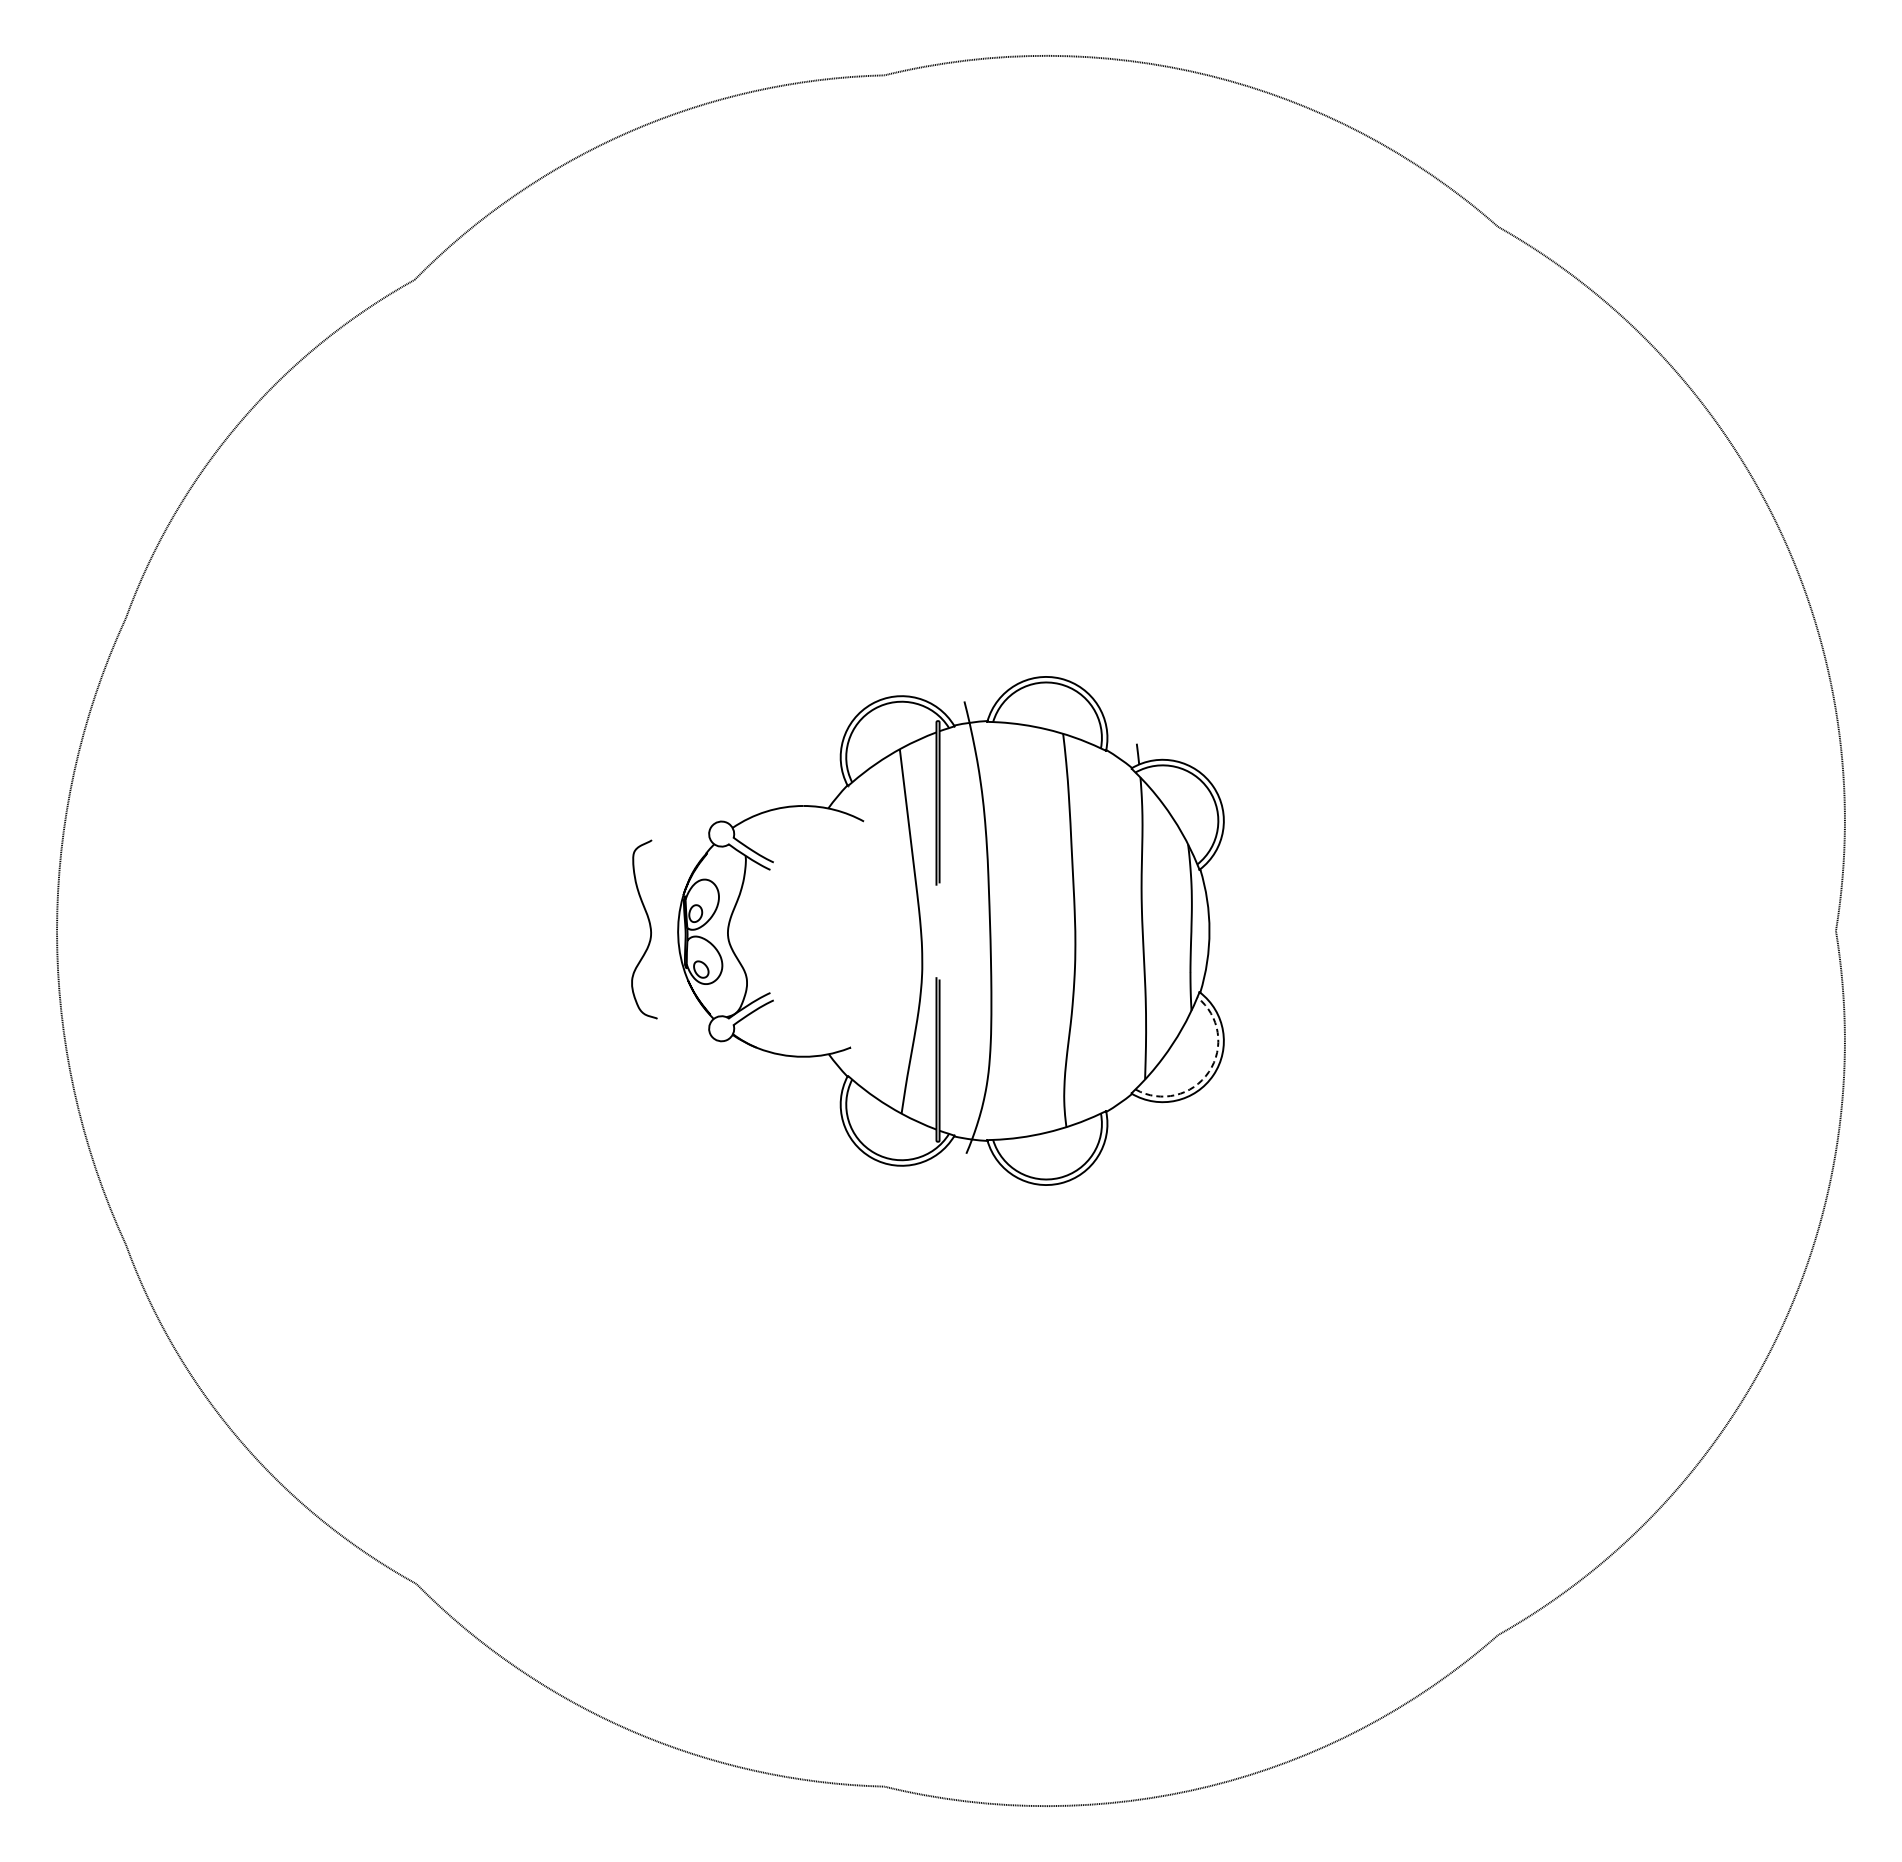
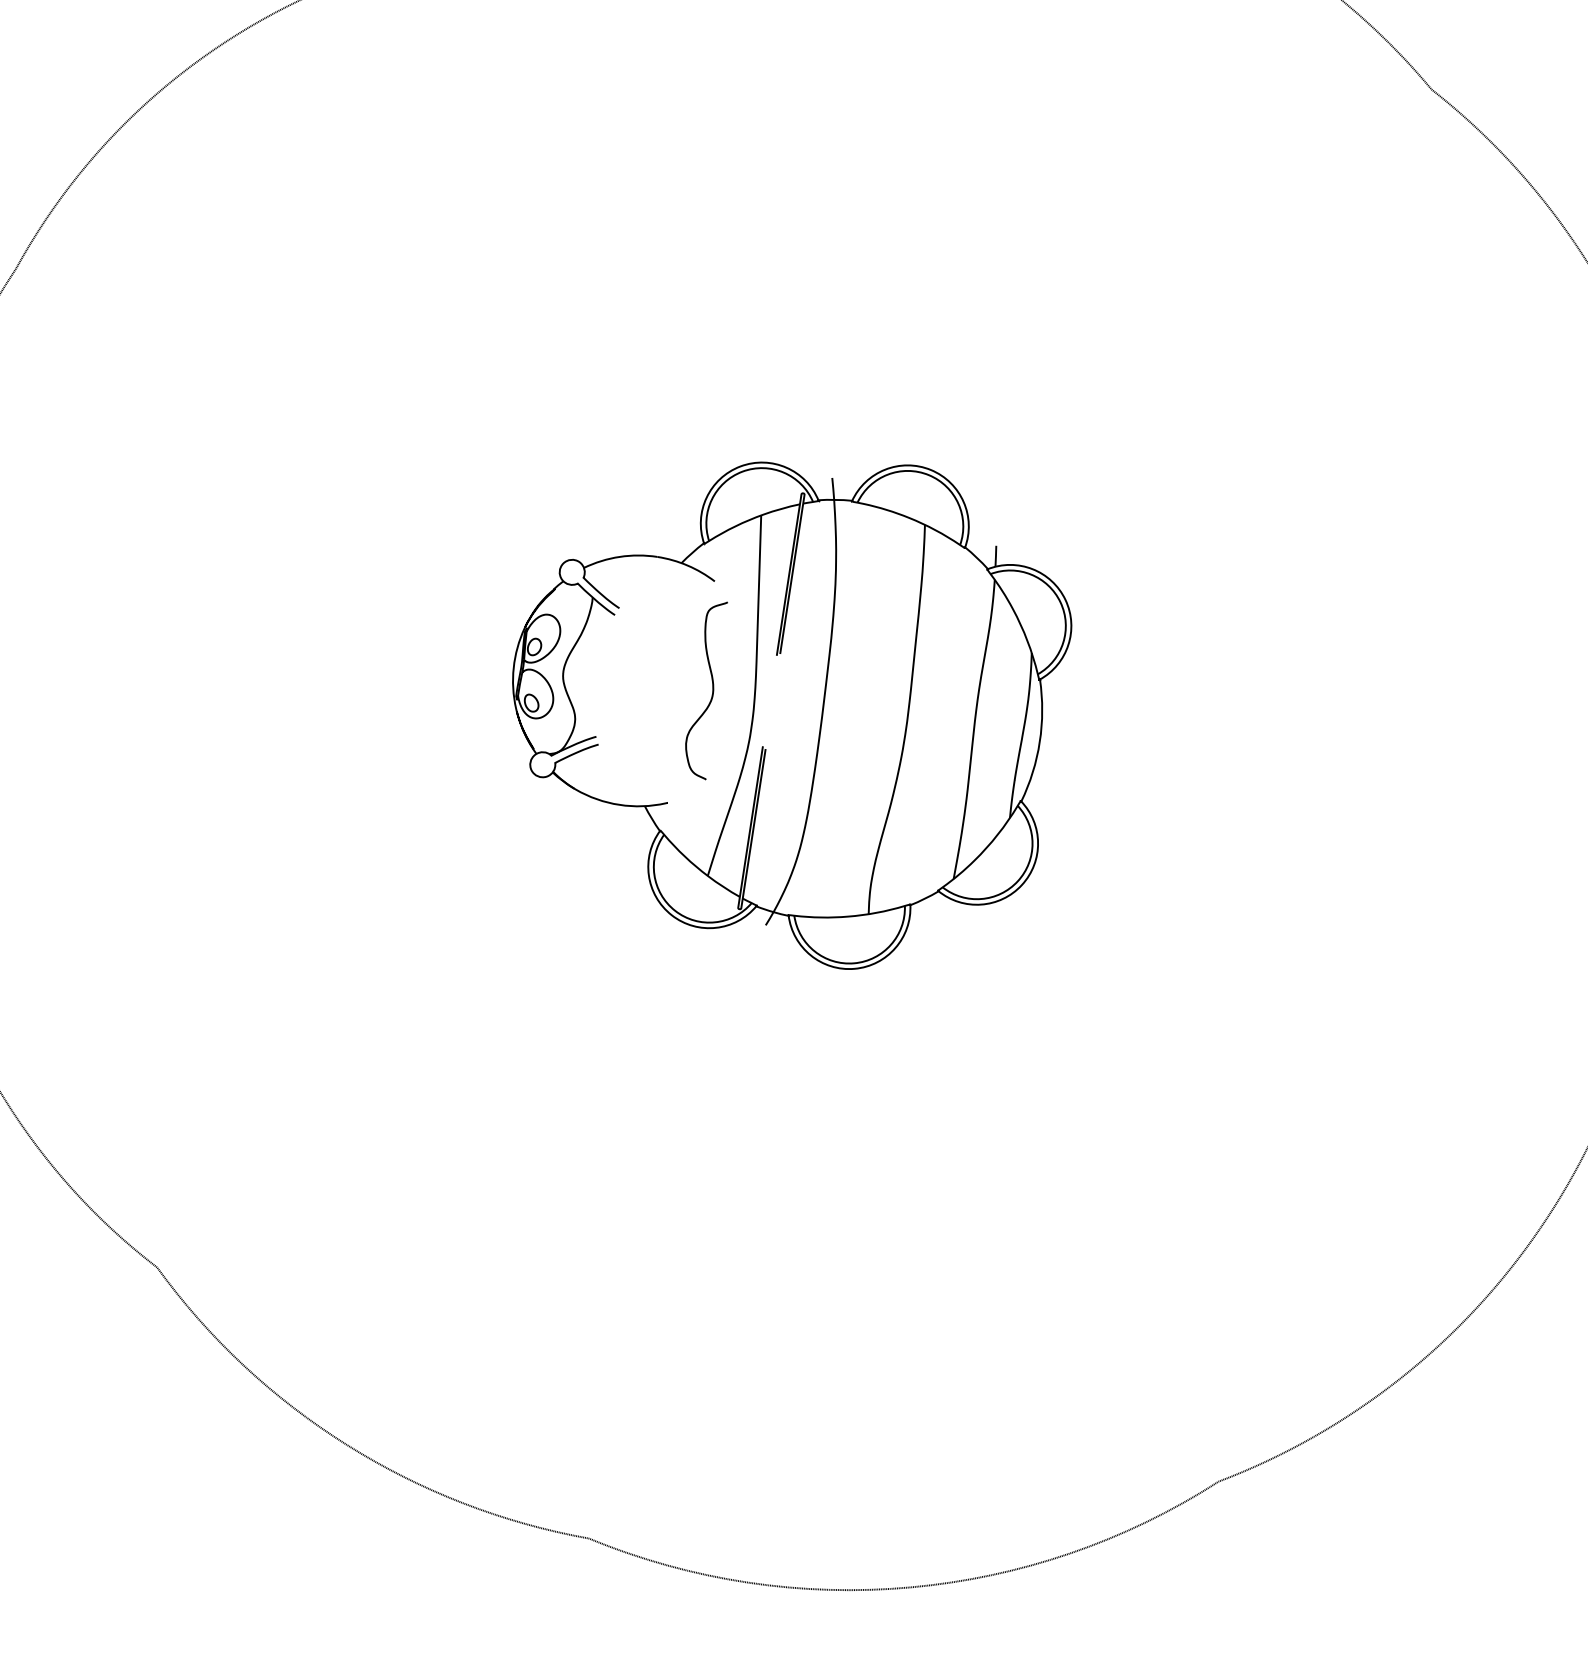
curve: (649, 928) -> (712, 689), moved
arc: (1208, 1072) -> (1017, 881), dashed -> solid

